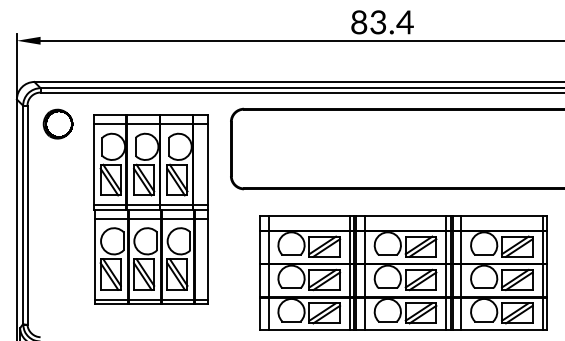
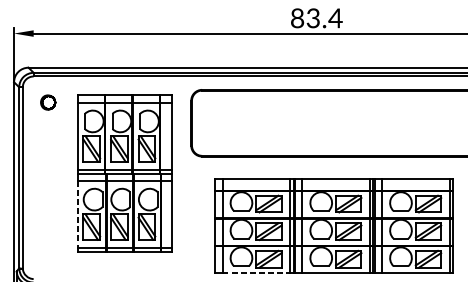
part: (57, 123) -> (47, 102), size x0.6
line: (94, 259) -> (78, 214), solid -> dashed
line: (309, 330) -> (256, 273), solid -> dashed

